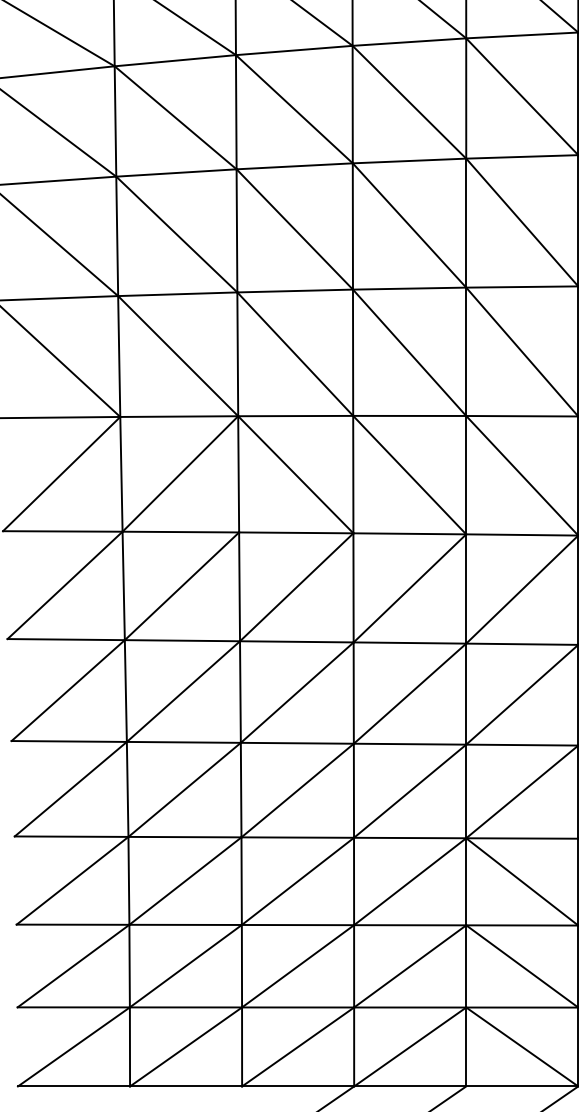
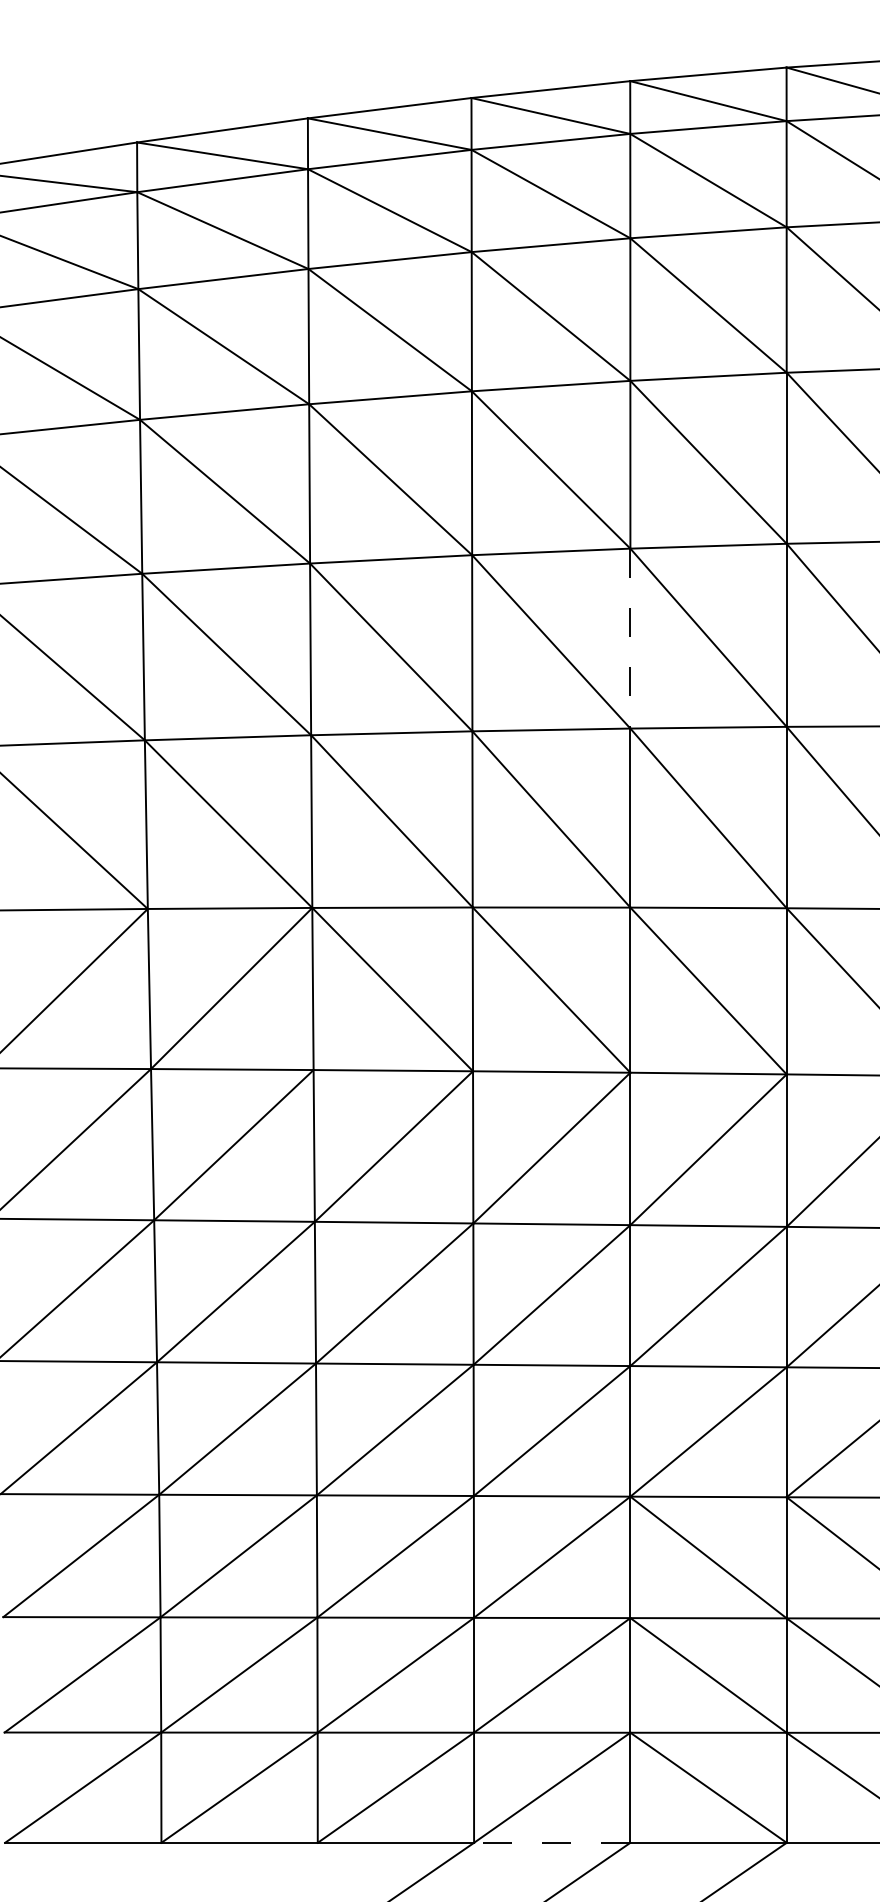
line: (466, 223) -> (630, 638), solid -> dashed
line: (409, 1086) -> (551, 1842), solid -> dashed

